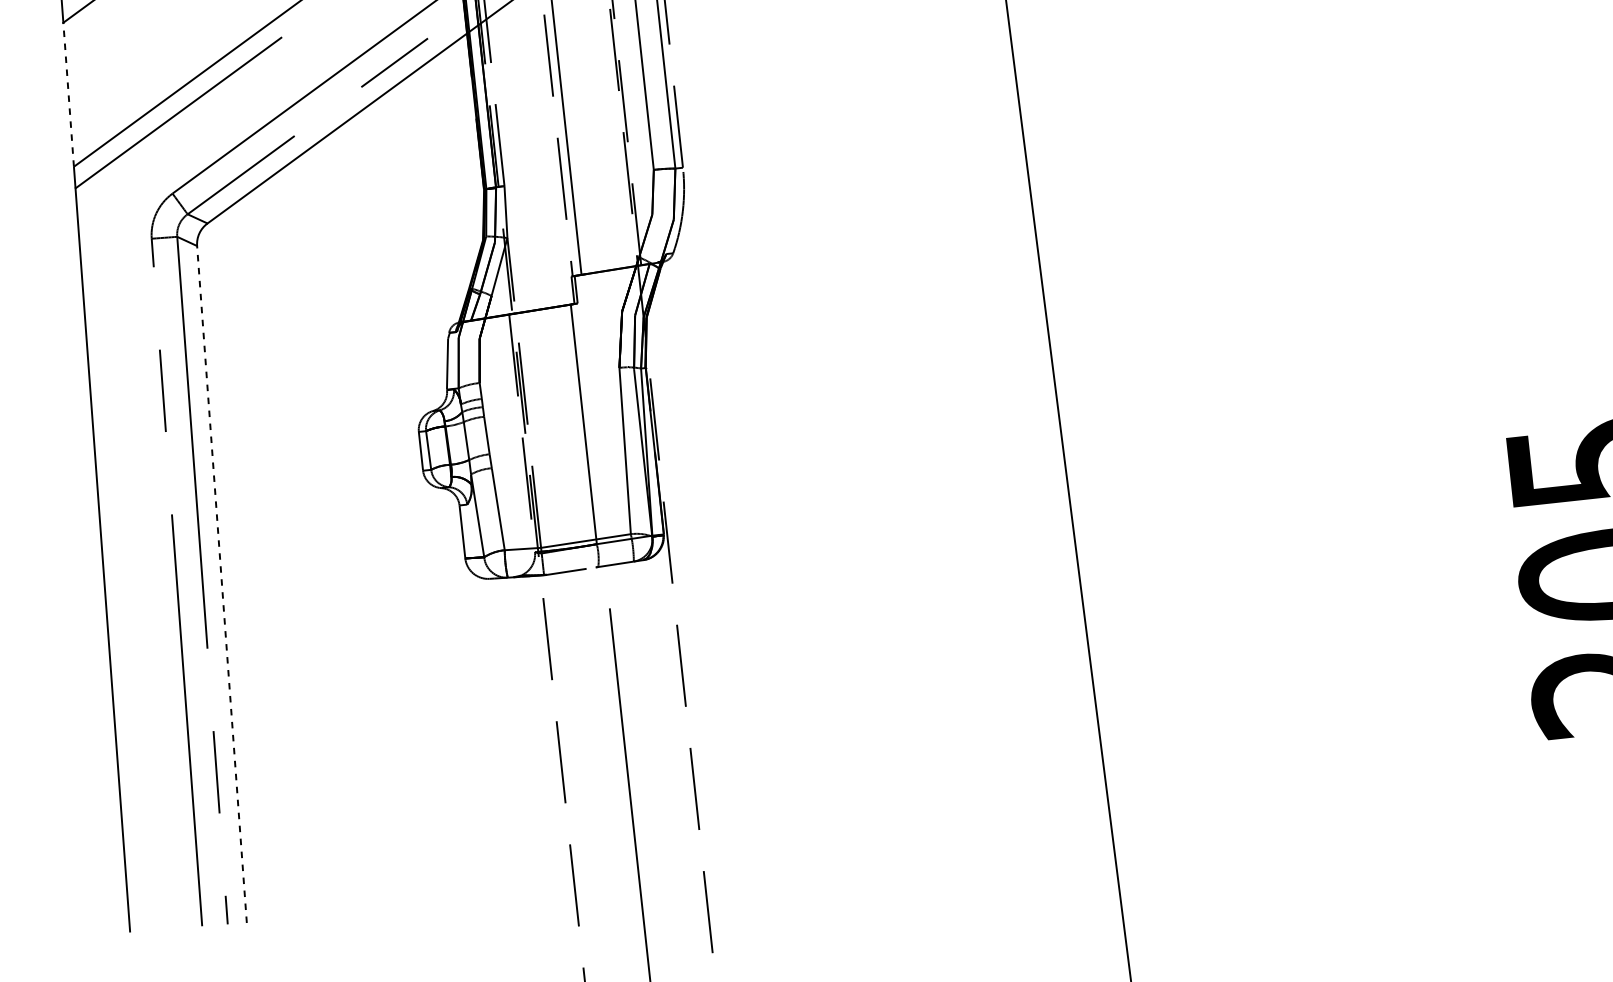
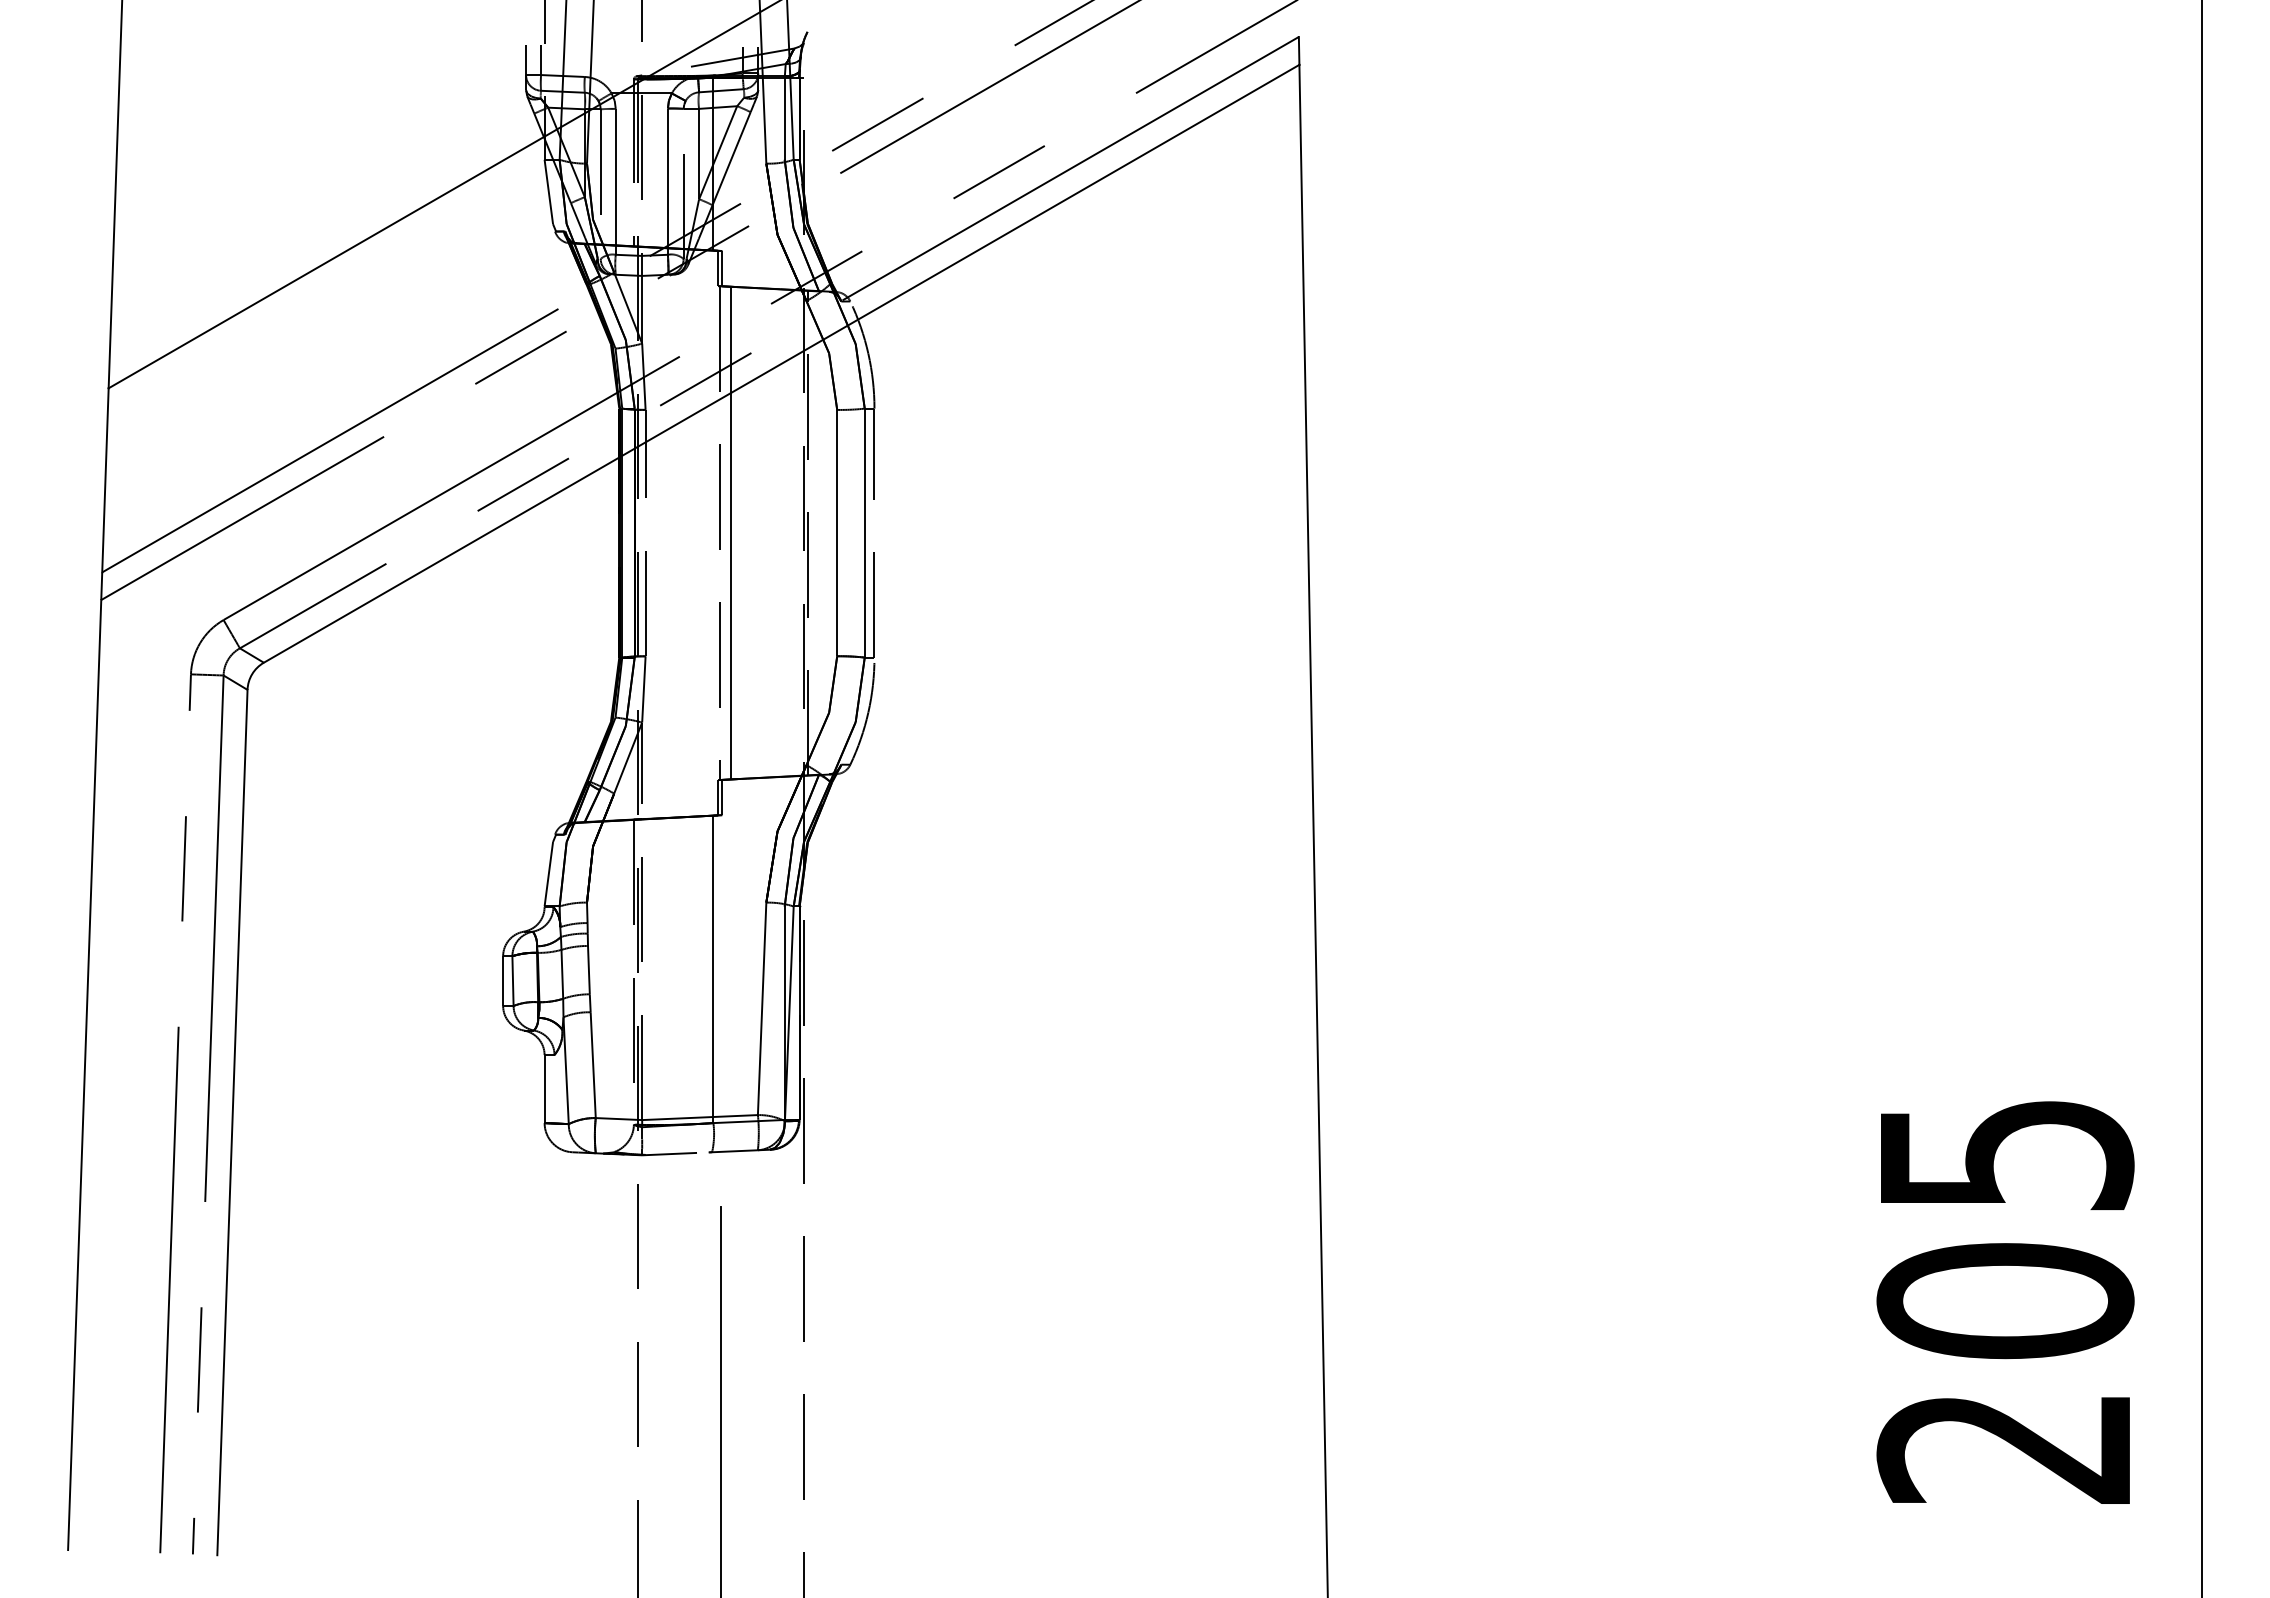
line: (68, 94) -> (105, 479), dashed -> solid
line: (222, 584) -> (232, 1122), dashed -> solid

